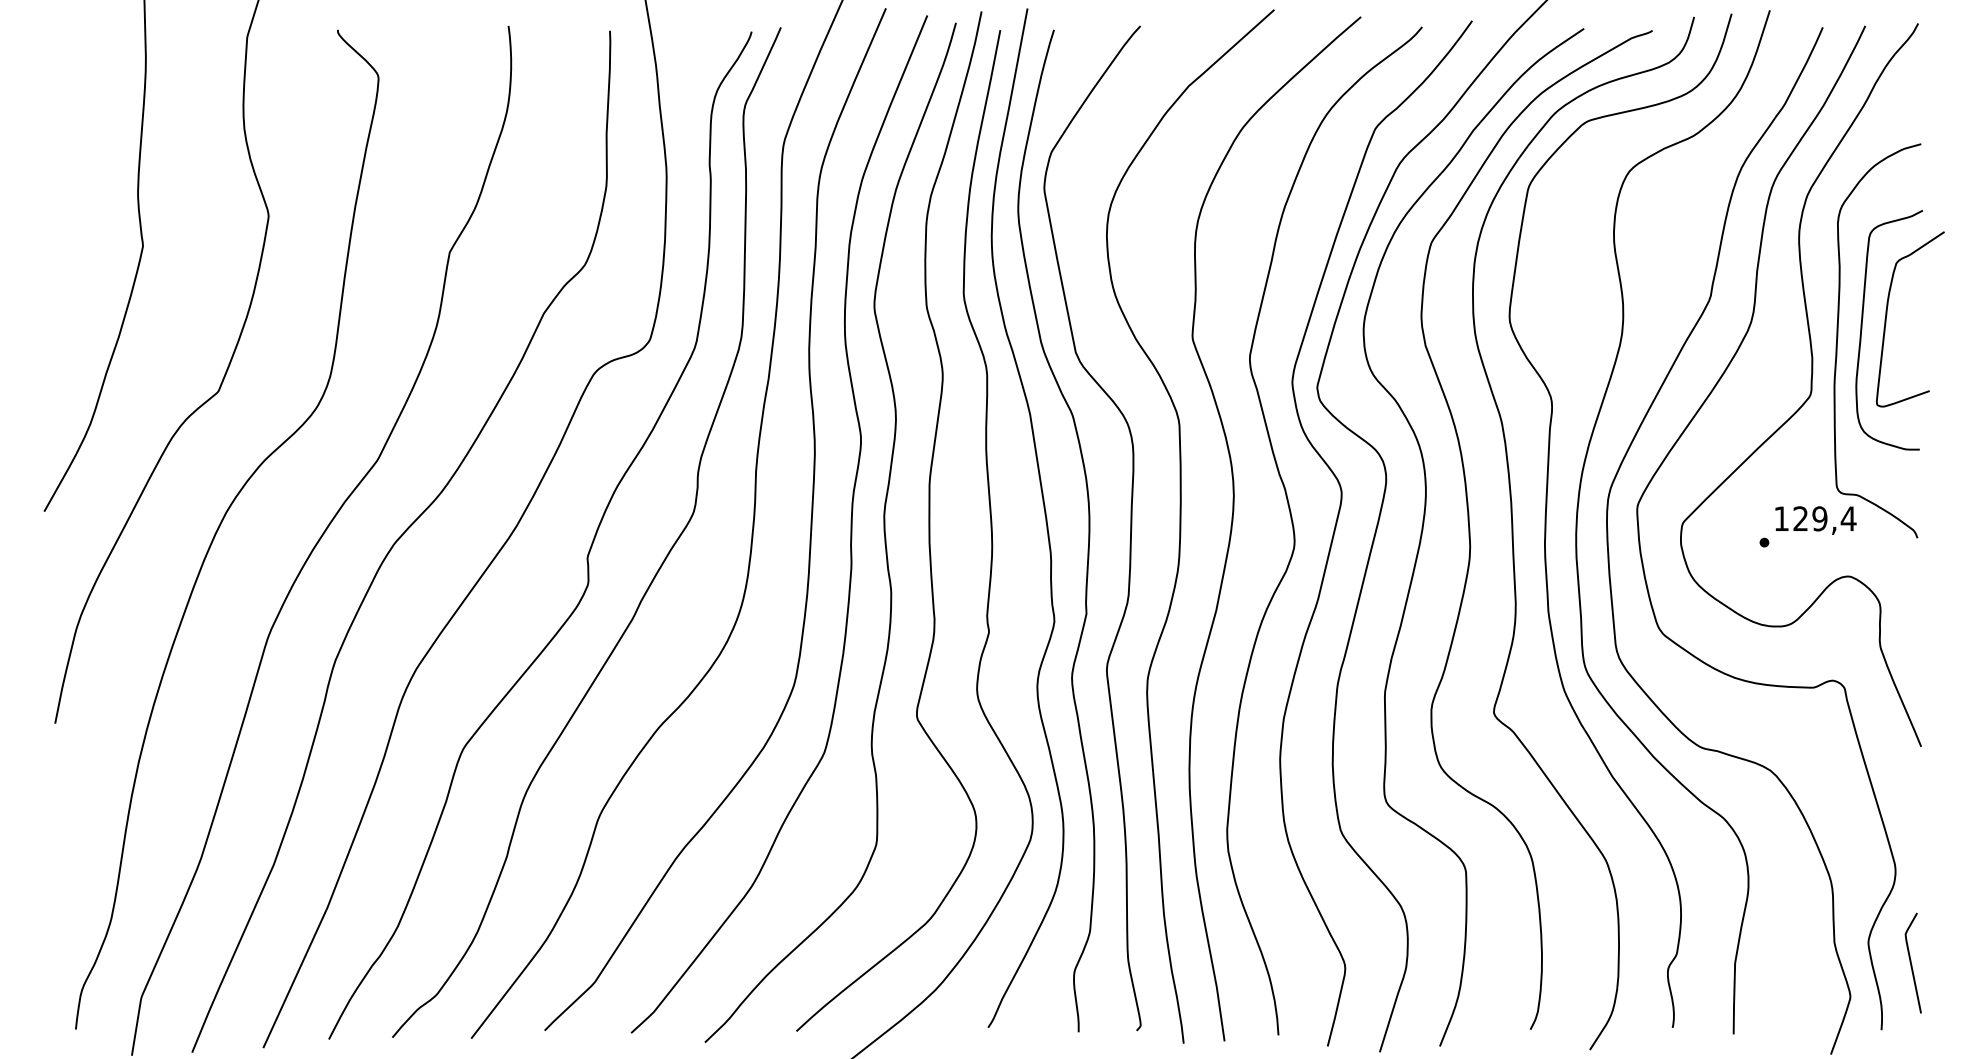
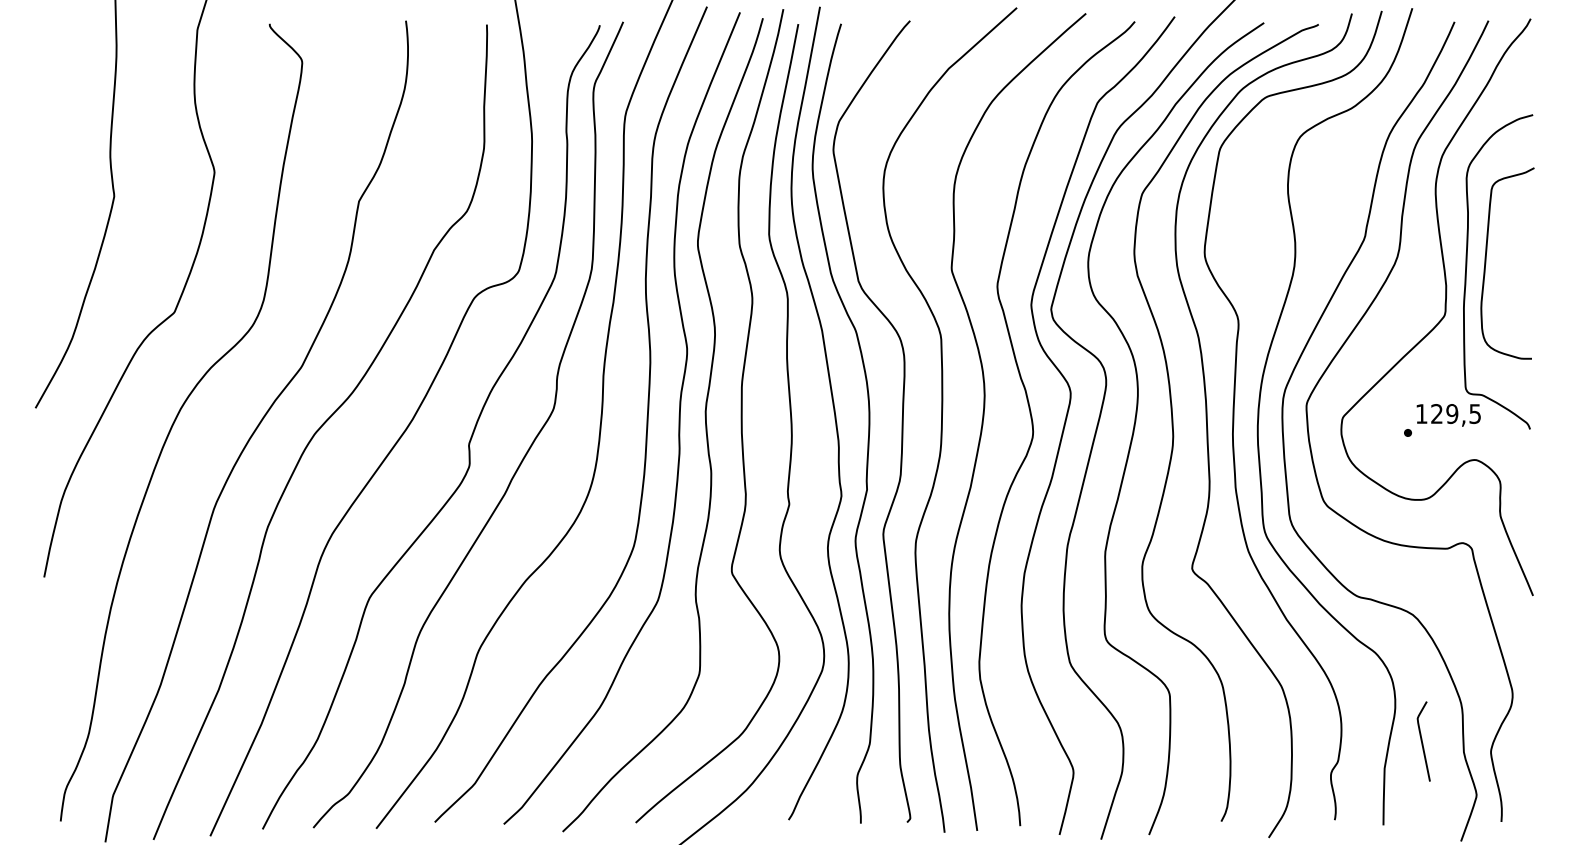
curve: (1887, 315) -> (1506, 251), removed
text: (1847, 519) -> (1474, 414), 129,4 -> 129,5
curve: (1911, 963) -> (1422, 741), moved

